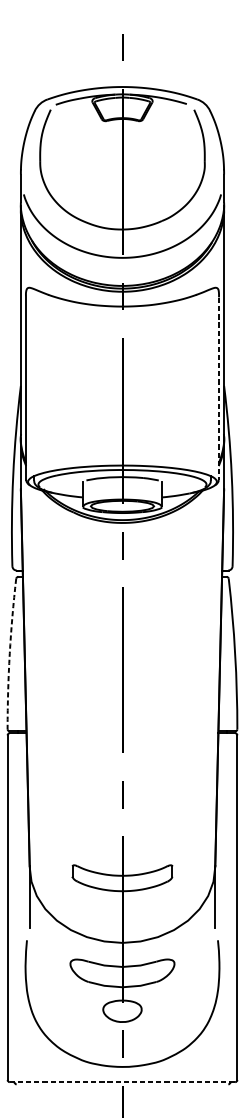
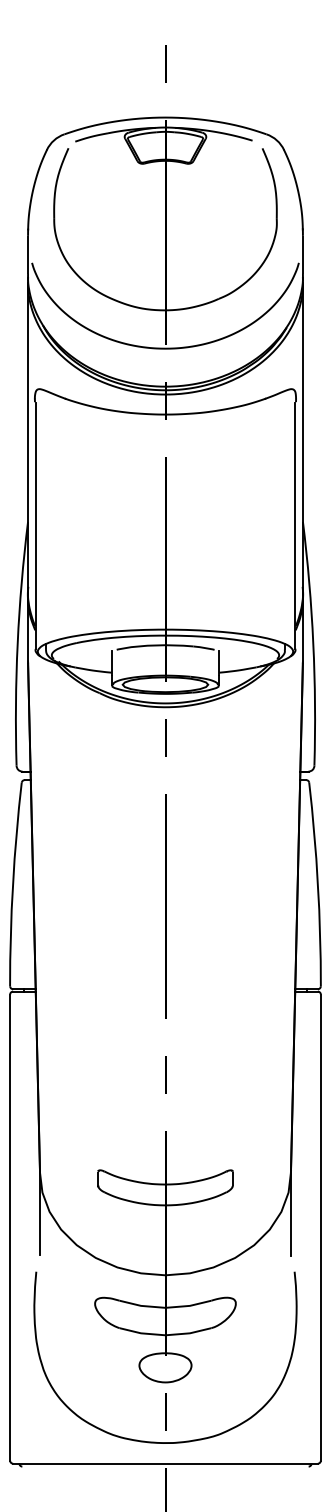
line: (218, 388) -> (295, 525), dashed -> solid
arc: (10, 654) -> (13, 884), dashed -> solid
line: (123, 1082) -> (166, 1463), dashed -> solid

